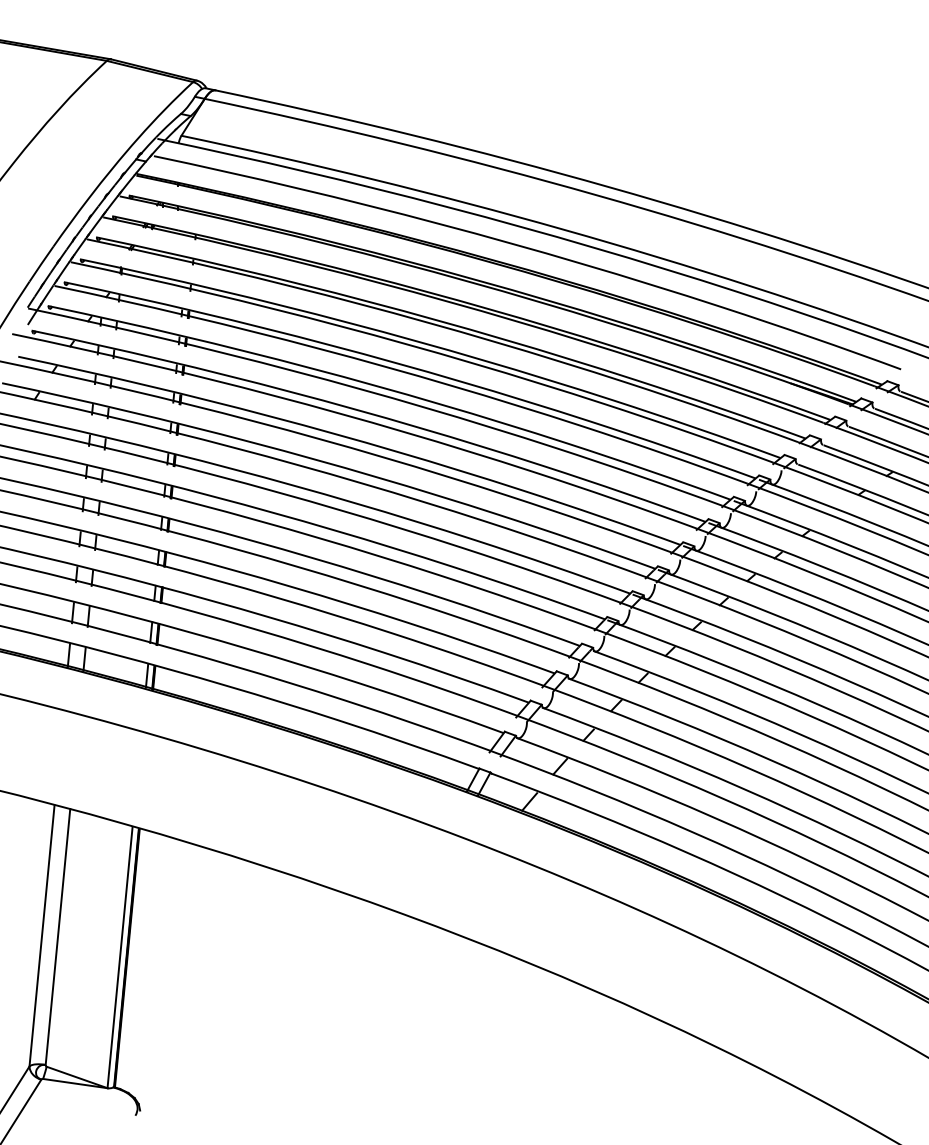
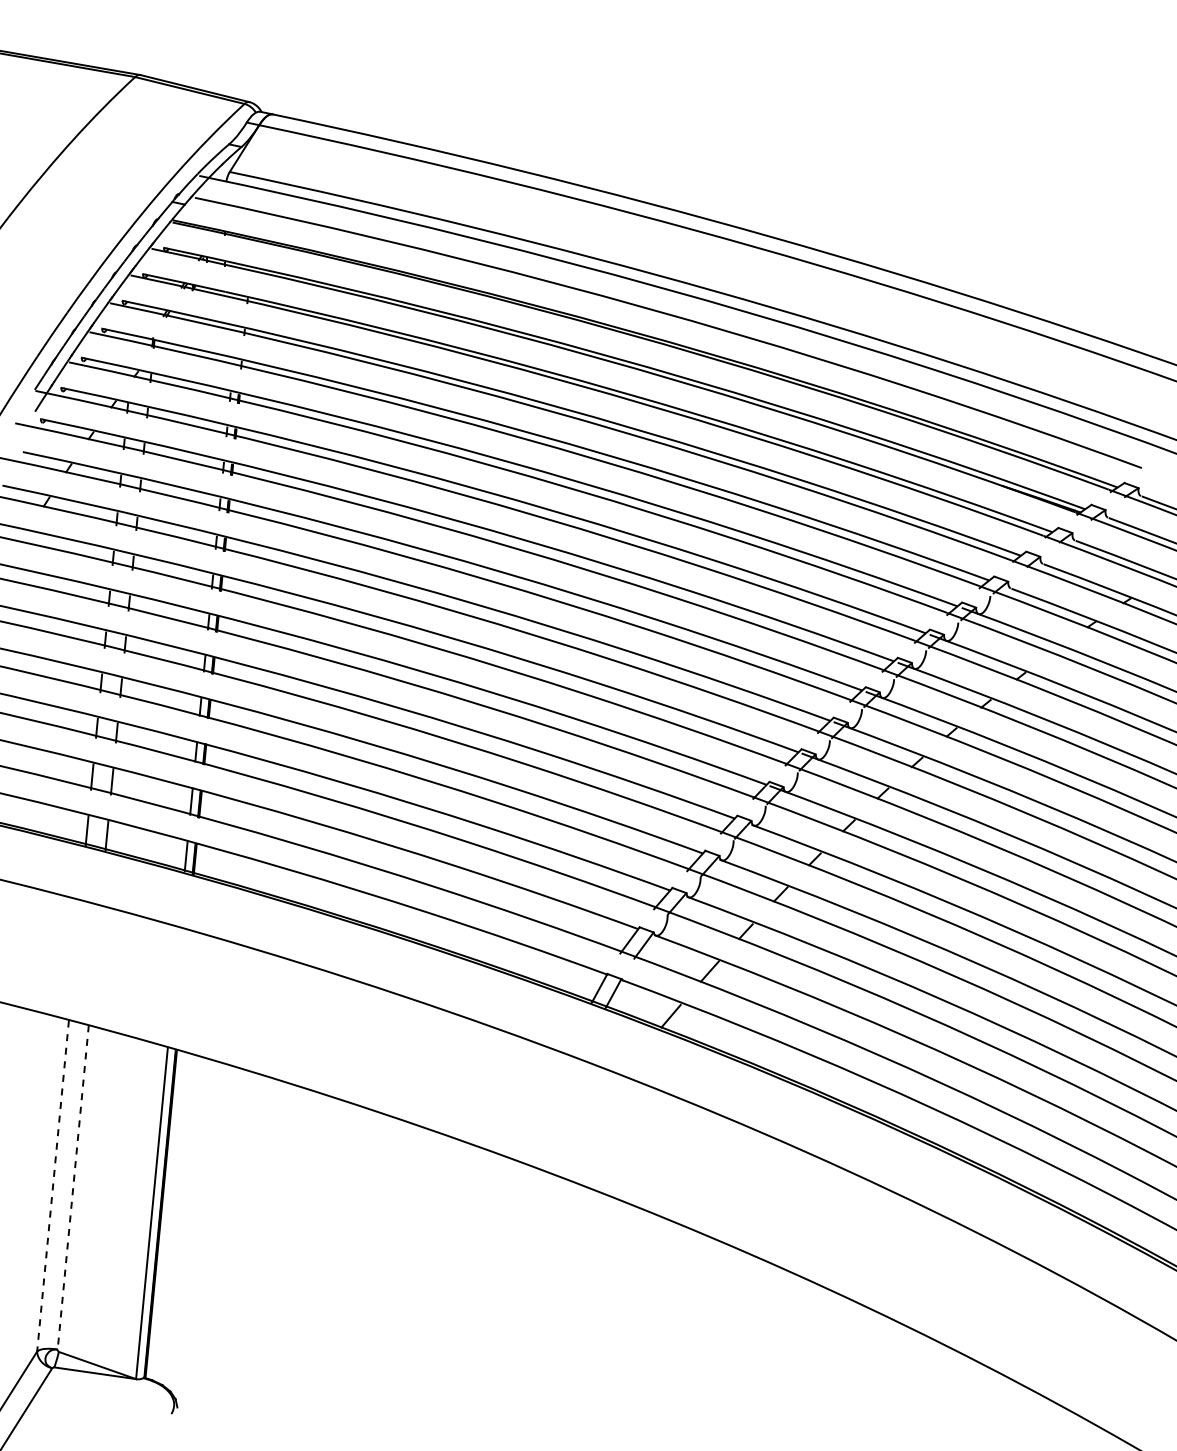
line: (42, 936) -> (53, 1186), solid -> dashed
line: (58, 937) -> (73, 1187), solid -> dashed

